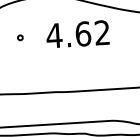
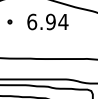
text: (77, 33) -> (47, 21), 4.62 -> 6.94

